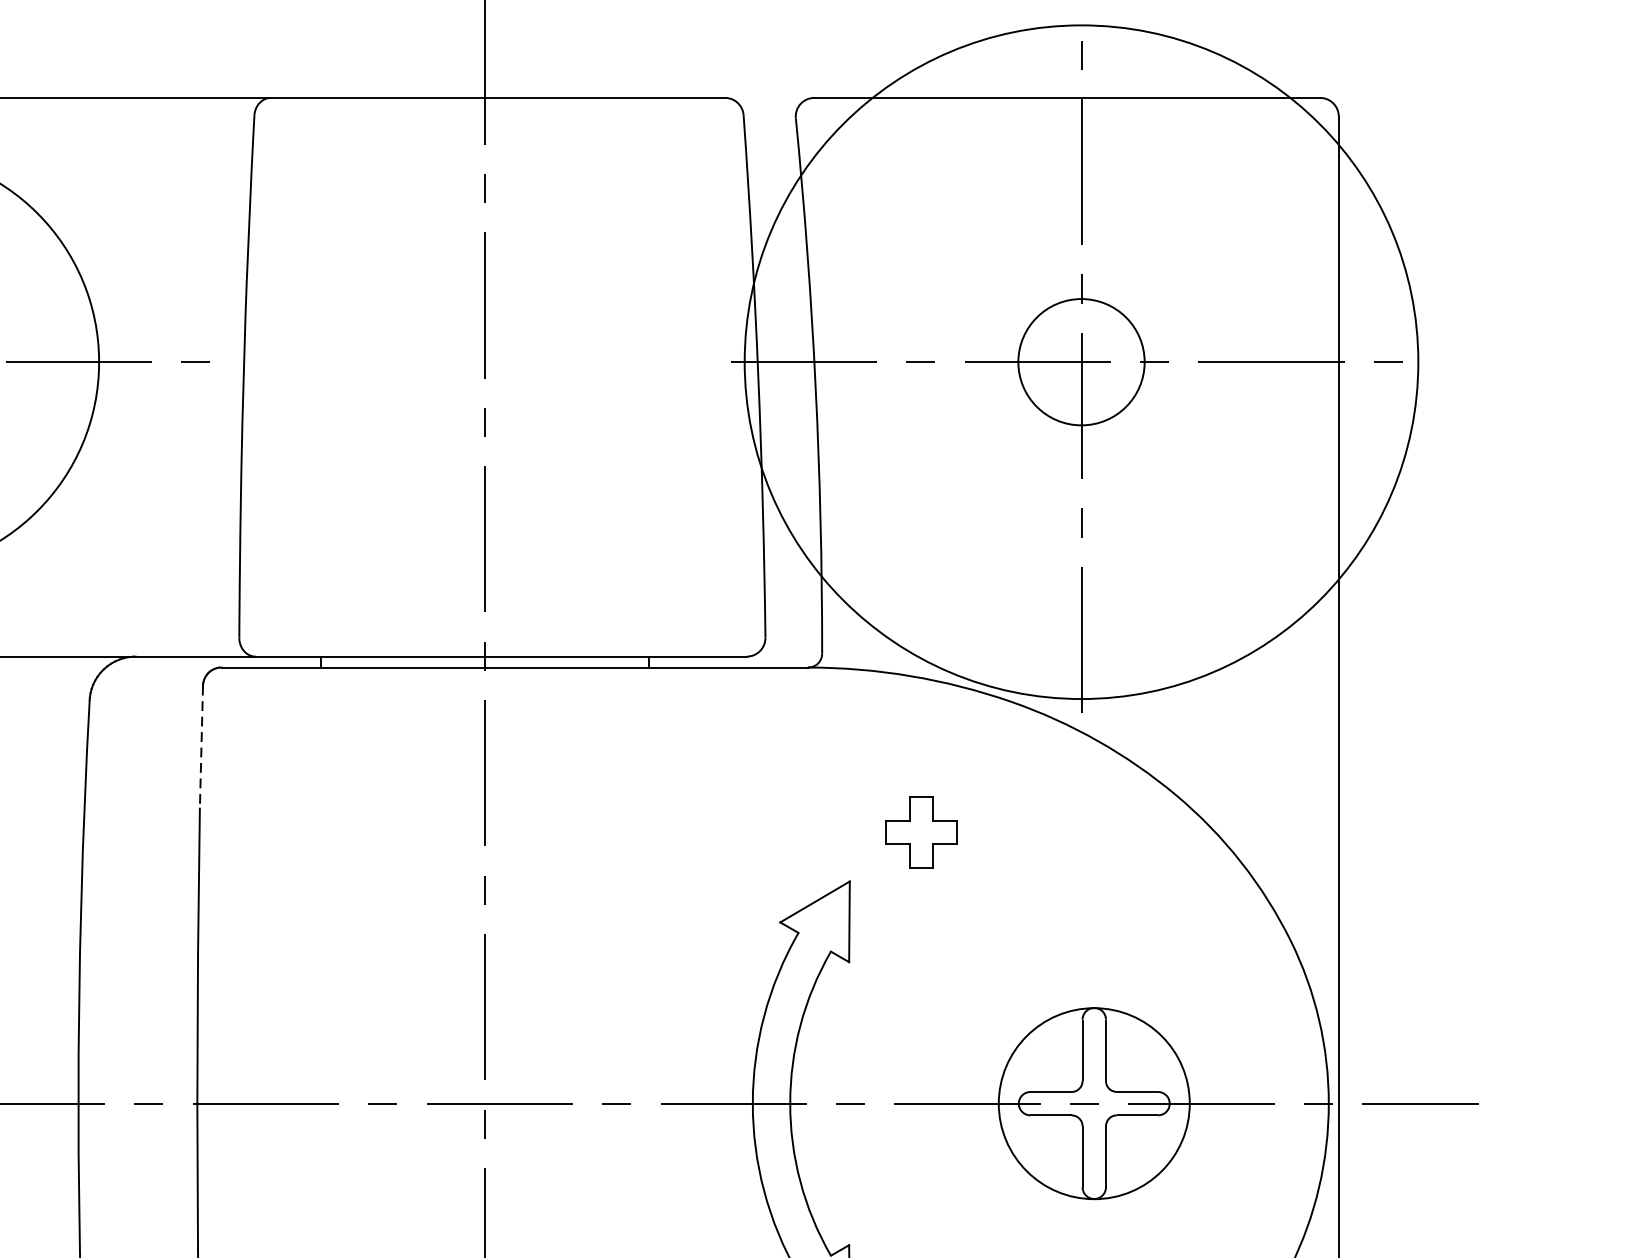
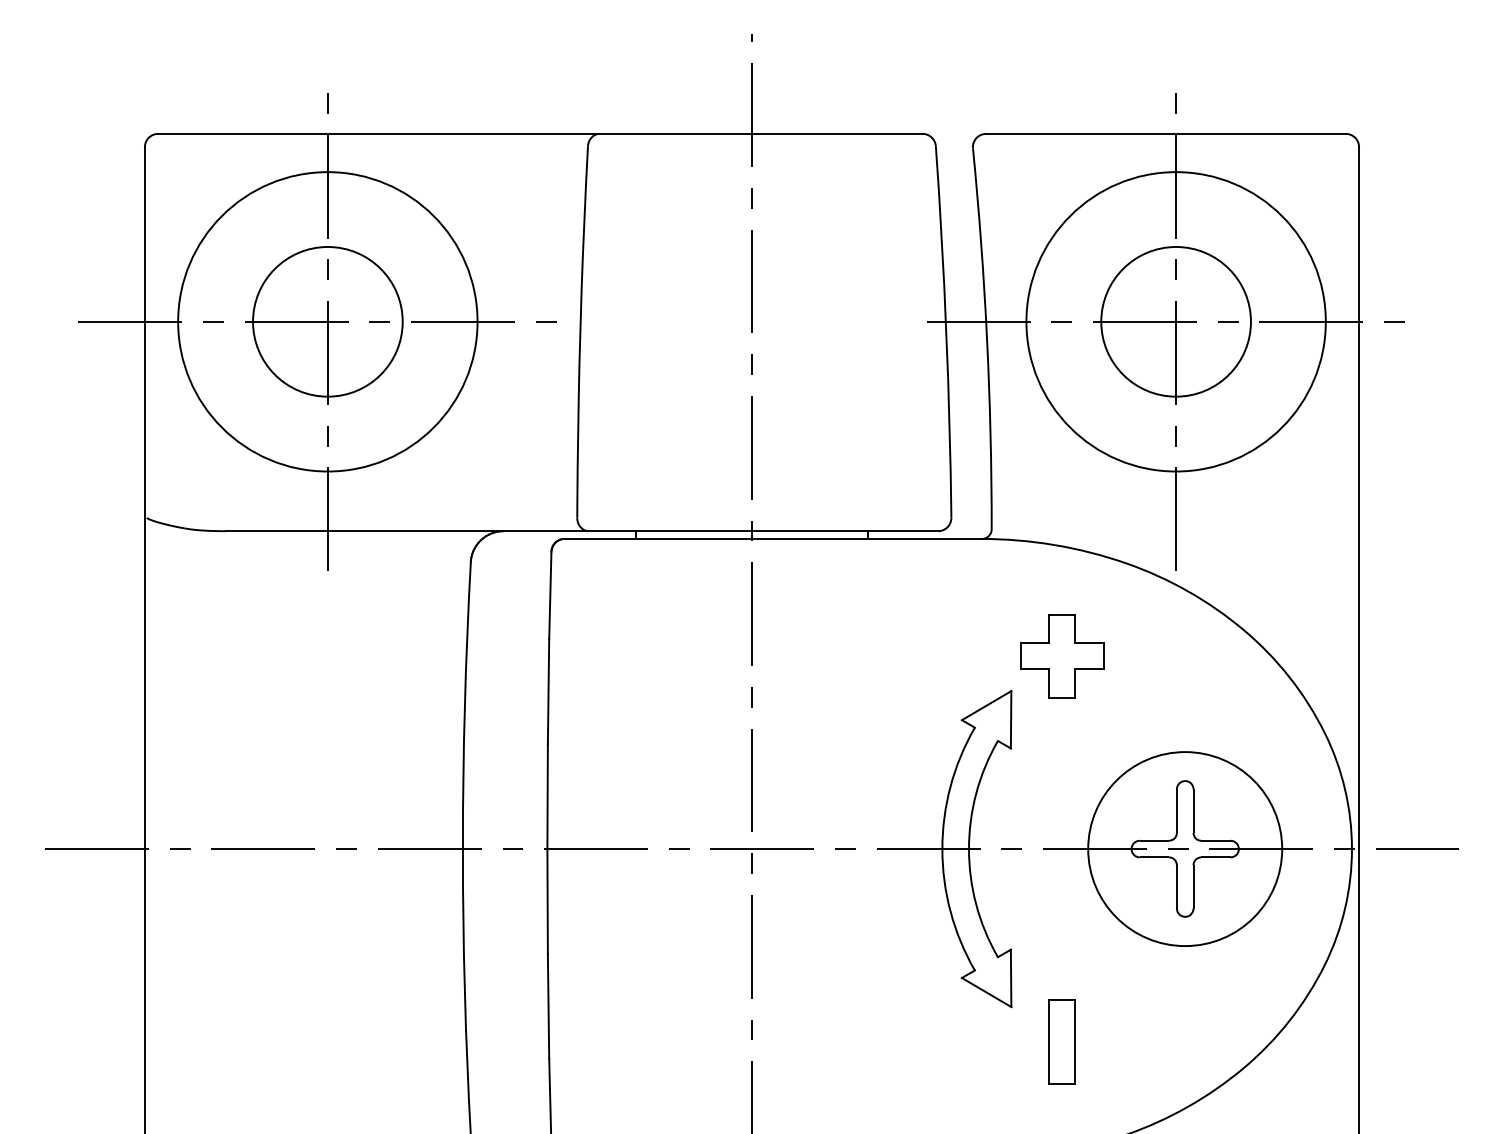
circle: (1080, 361) -> (1175, 321), size x0.62
circle: (1080, 361) -> (1175, 321), size x1.67
line: (201, 747) -> (550, 595), dashed -> solid
part: (921, 832) -> (1062, 656), size x1.67
circle: (1094, 1104) -> (1185, 849), size x1.43

